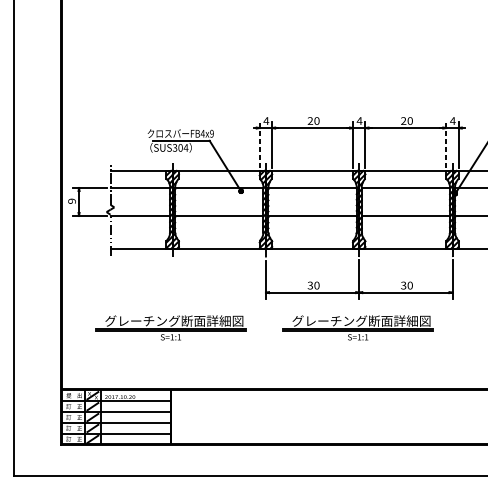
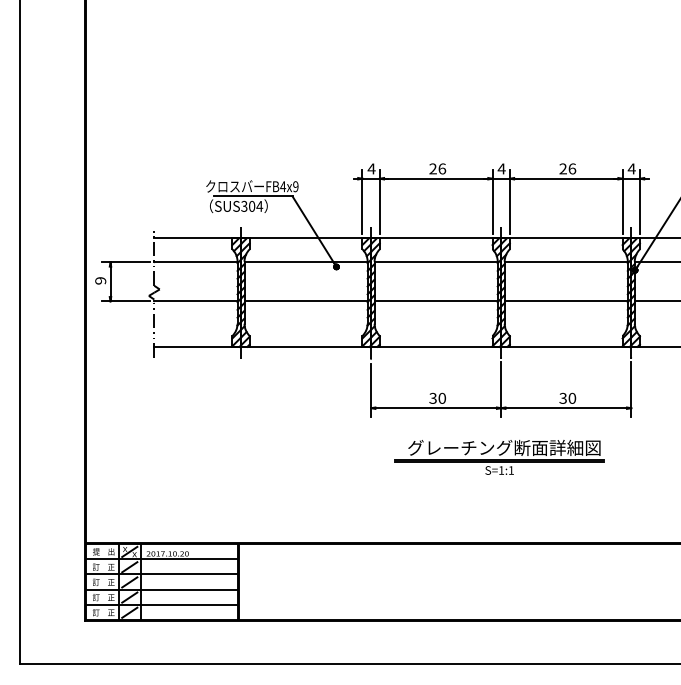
text: (317, 120) -> (442, 168), 20 -> 26
text: (410, 120) -> (572, 168), 20 -> 26
line: (259, 144) -> (362, 201), dashed -> solid
line: (446, 144) -> (622, 201), dashed -> solid
part: (170, 327) -> (238, 456), removed

